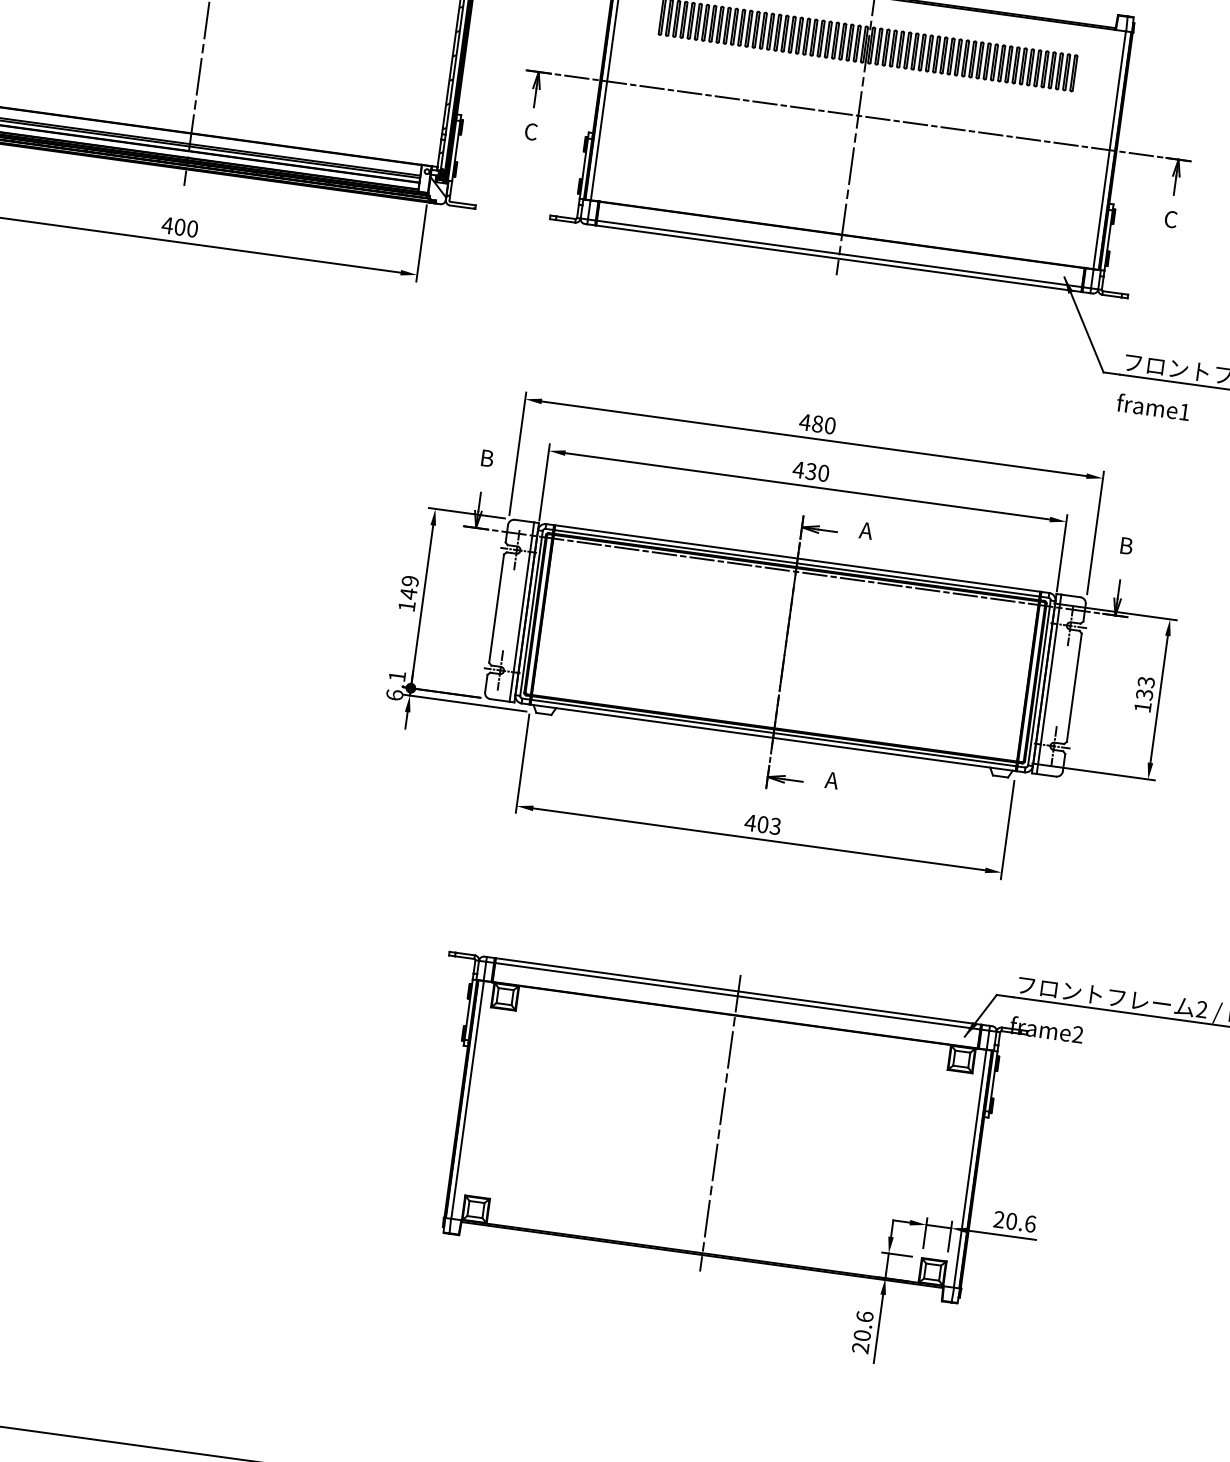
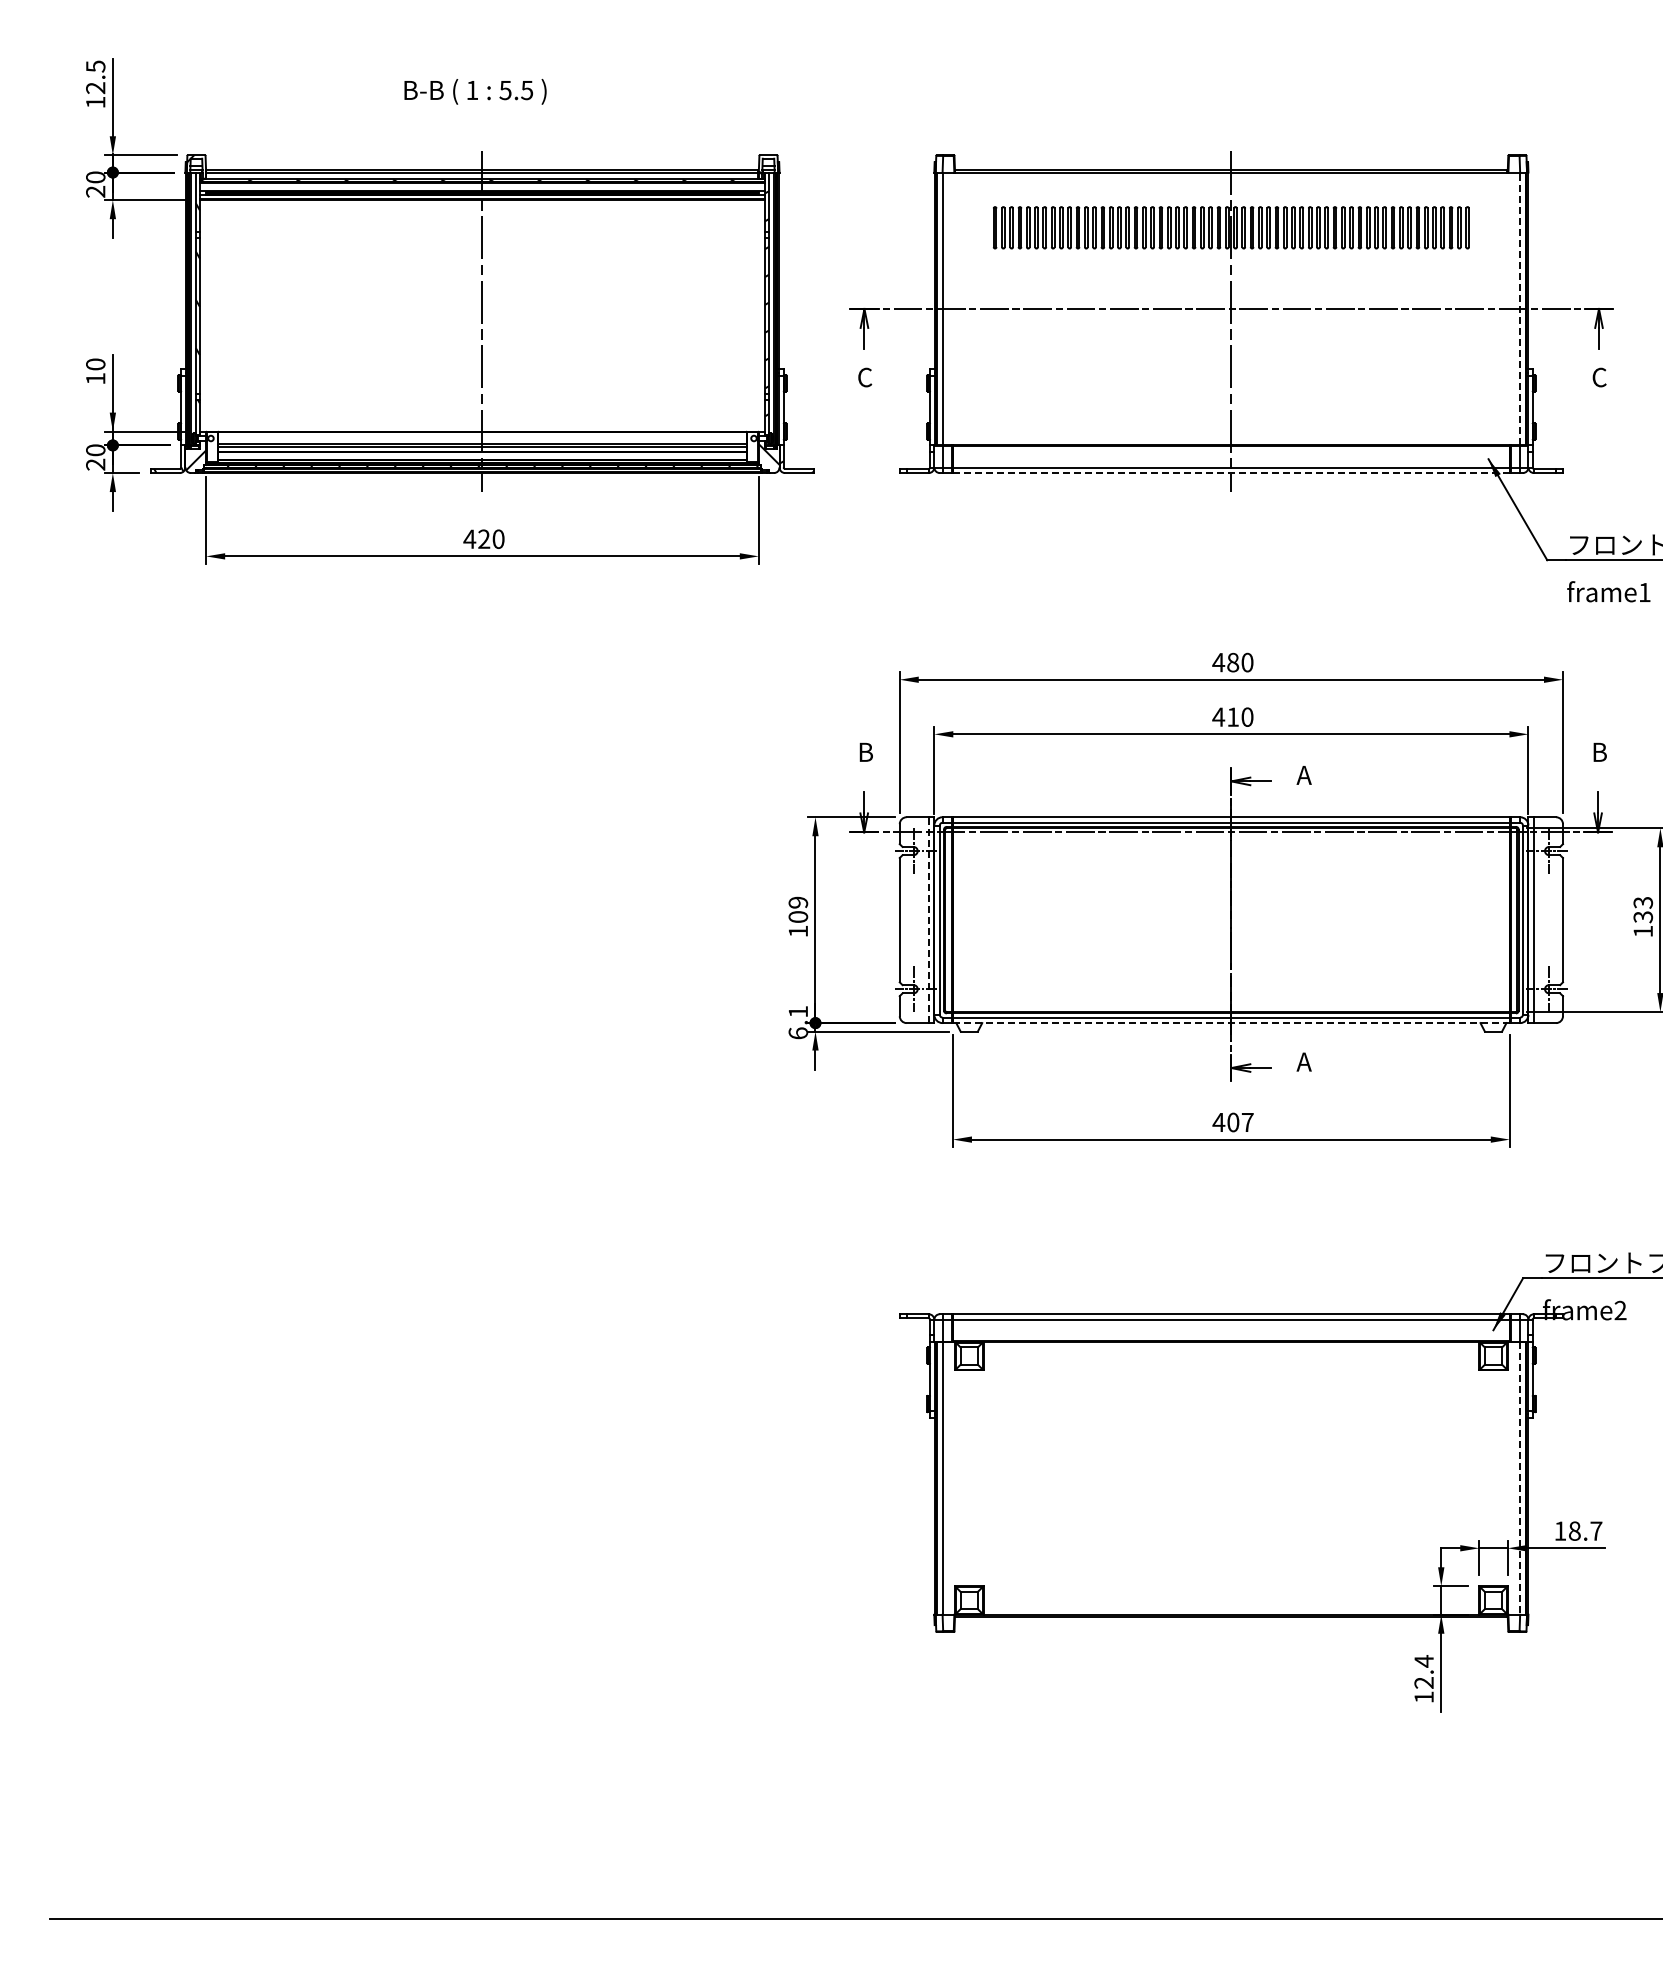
line: (1109, 149) -> (1519, 308), solid -> dashed
text: (180, 226) -> (484, 538), 400 -> 420
line: (838, 259) -> (1231, 473), solid -> dashed
text: (810, 470) -> (1232, 716), 430 -> 410
text: (408, 593) -> (798, 916), 149 -> 109
line: (521, 612) -> (928, 920), solid -> dashed
line: (772, 738) -> (1230, 1023), solid -> dashed
text: (775, 826) -> (1247, 1122), 403 -> 407
line: (720, 1123) -> (1231, 1465), removed
line: (969, 1168) -> (1519, 1478), solid -> dashed
text: (1015, 1221) -> (1578, 1530), 20.6 -> 18.7
text: (862, 1332) -> (1423, 1679), 20.6 -> 12.4

